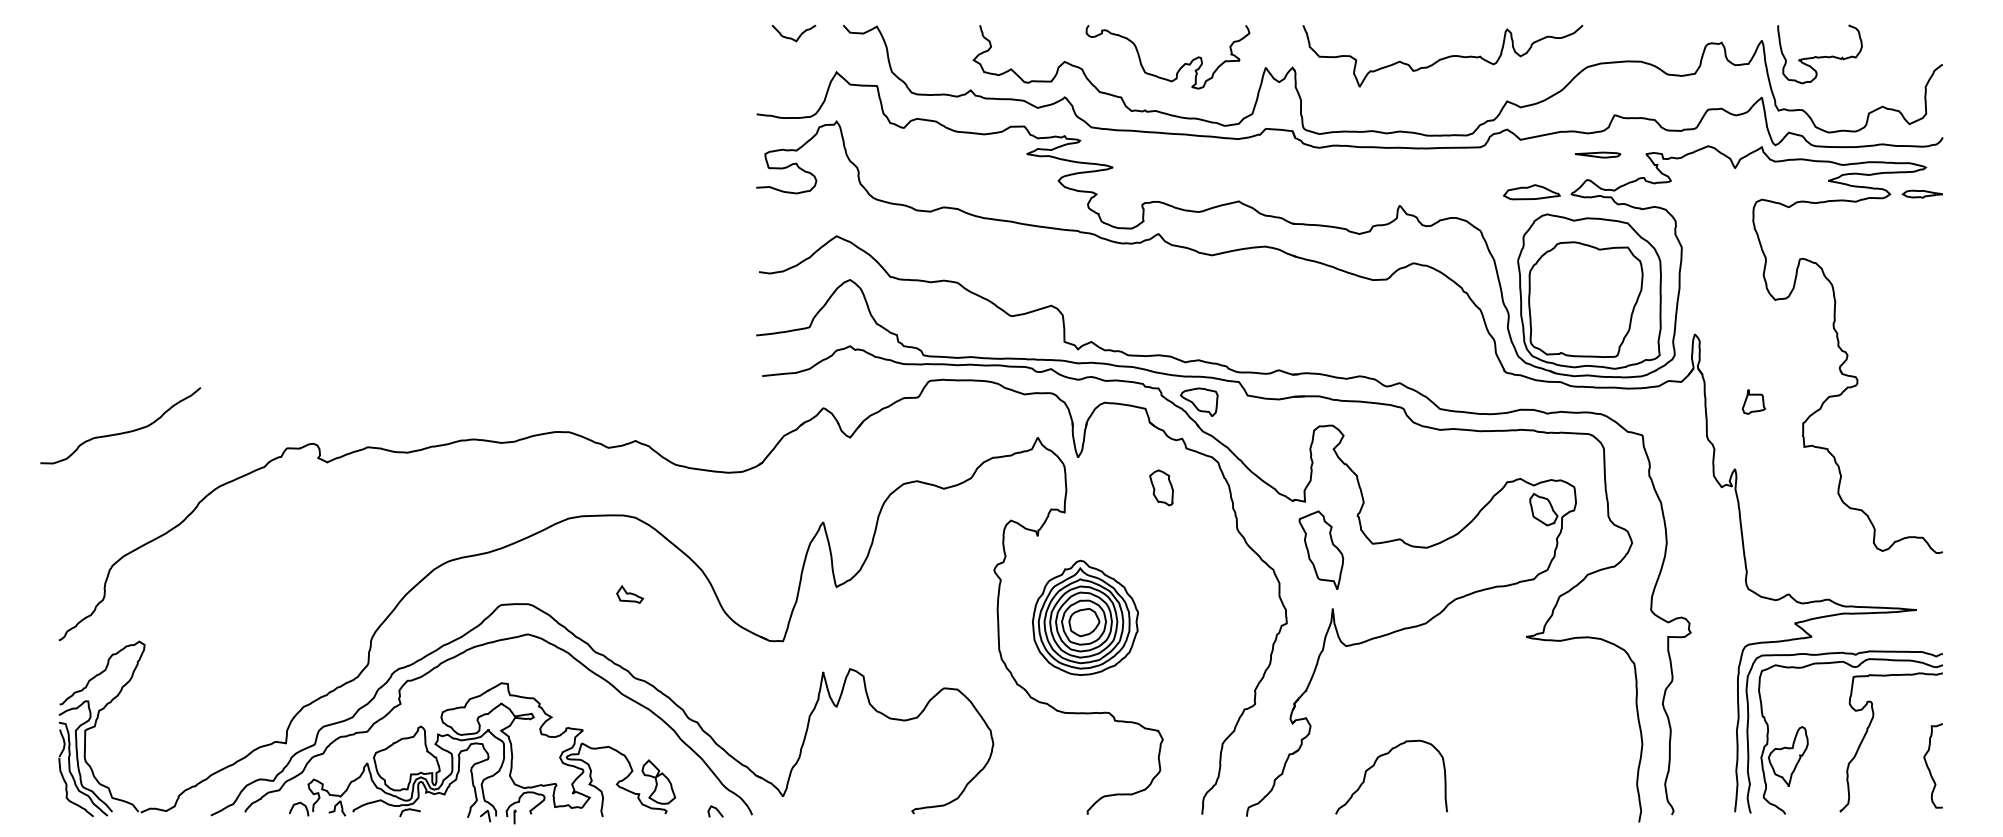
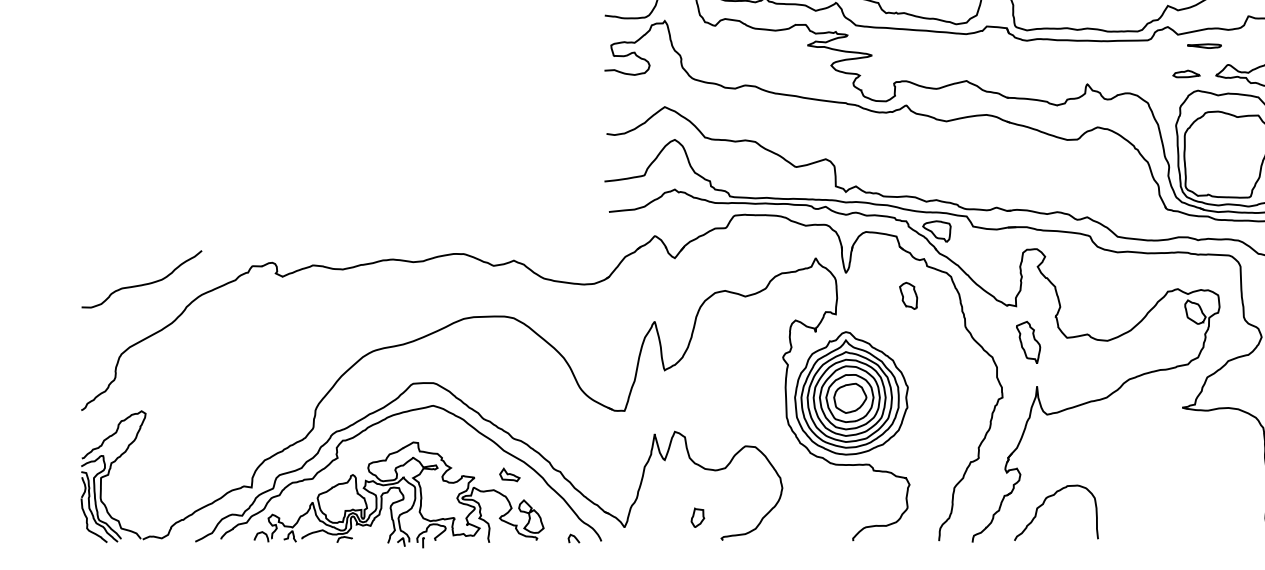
part: (1598, 154) -> (1204, 45), moved
part: (1531, 191) -> (1186, 73), size x0.62
curve: (120, 432) -> (141, 284), moved
part: (1321, 549) -> (1028, 342), size x0.71
part: (630, 594) -> (510, 474), moved
part: (1085, 617) -> (851, 393), size x1.43
curve: (1374, 766) -> (1043, 504), moved
part: (880, 783) -> (697, 517), added

